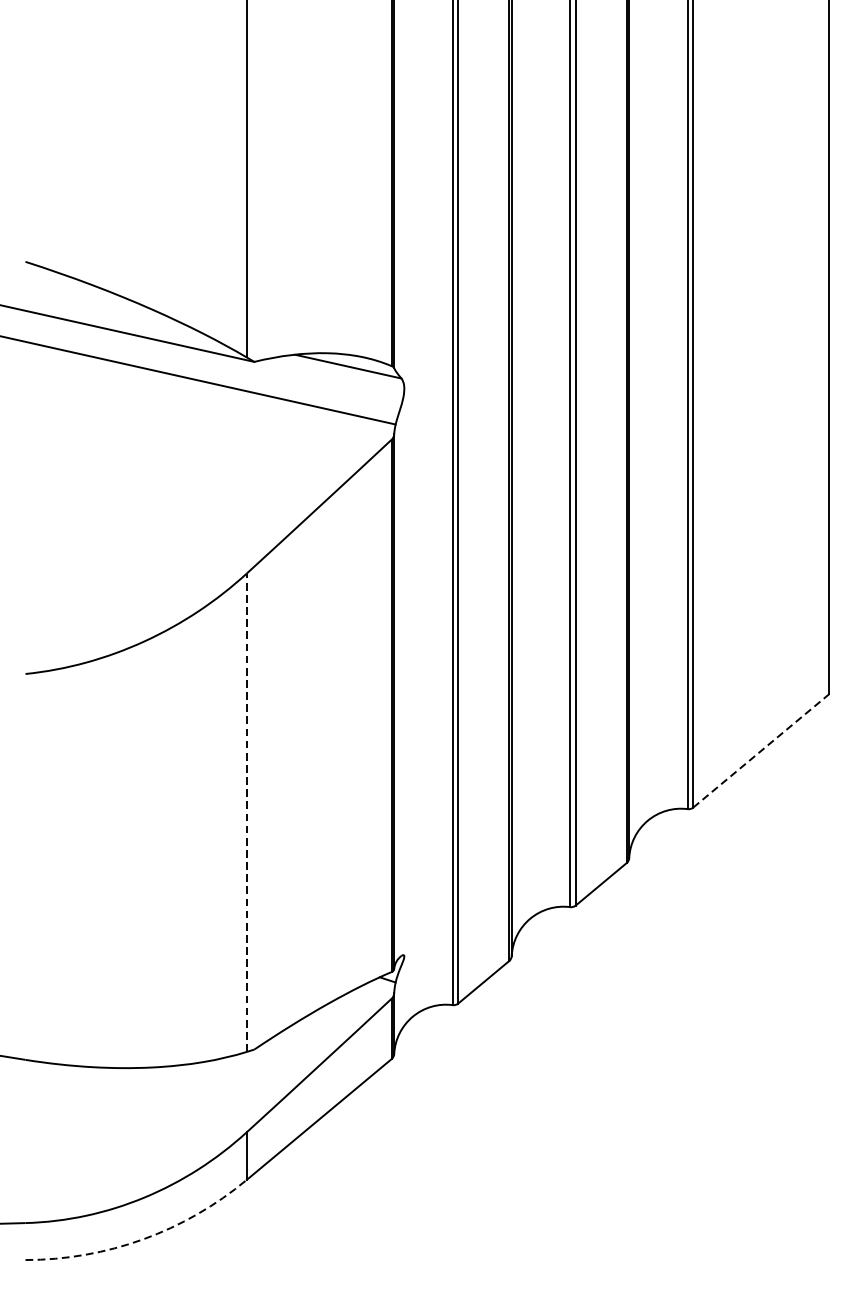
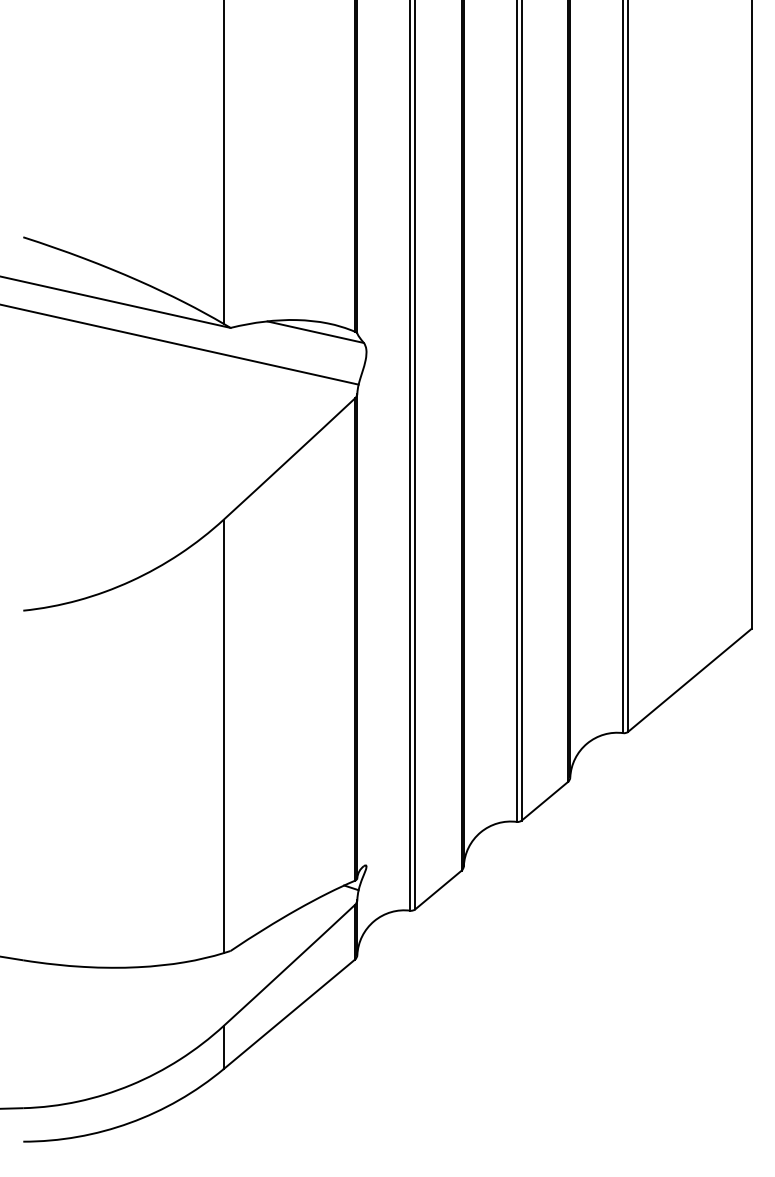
line: (761, 749) -> (690, 679), dashed -> solid
line: (246, 812) -> (223, 736), dashed -> solid
arc: (142, 1238) -> (129, 1122), dashed -> solid

